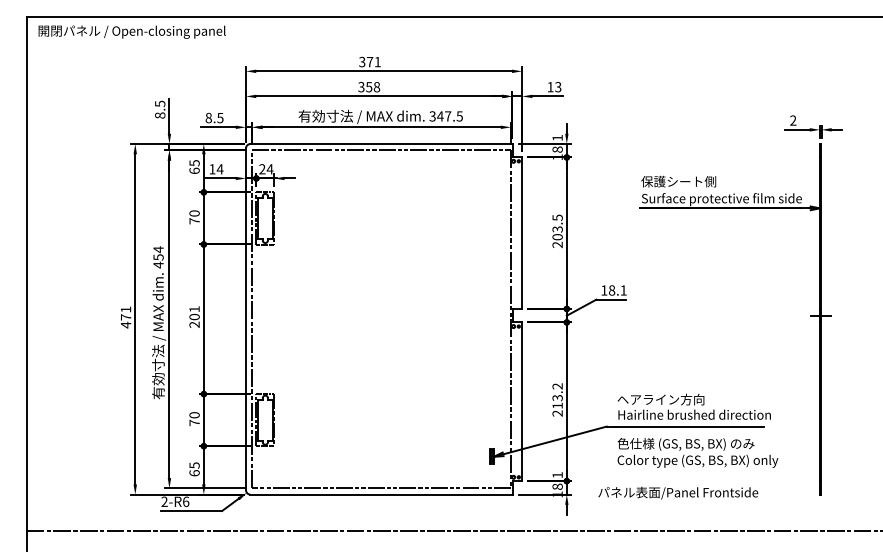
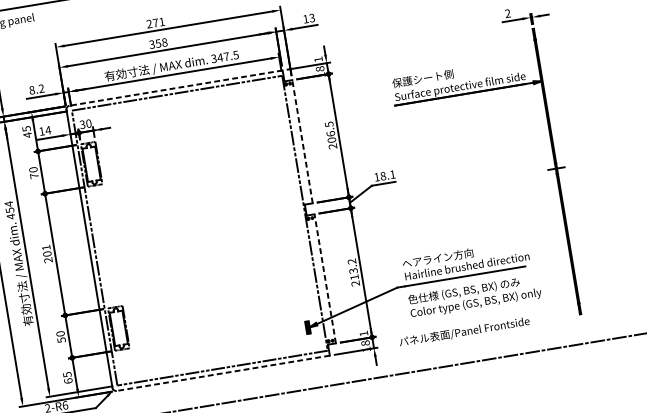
text: (362, 62) -> (149, 24), 371 -> 271
text: (220, 117) -> (41, 88), 8.5 -> 8.2
line: (380, 144) -> (175, 88), solid -> dashed
text: (266, 169) -> (85, 124), 24 -> 30
text: (194, 170) -> (27, 134), 65 -> 45
text: (557, 229) -> (330, 133), 203.5 -> 206.5
line: (522, 233) -> (302, 141), solid -> dashed
line: (522, 401) -> (325, 278), solid -> dashed
text: (194, 422) -> (61, 339), 70 -> 50
line: (380, 494) -> (222, 373), solid -> dashed

